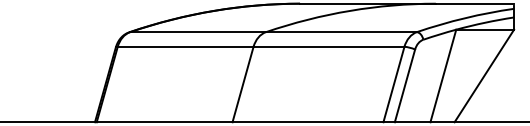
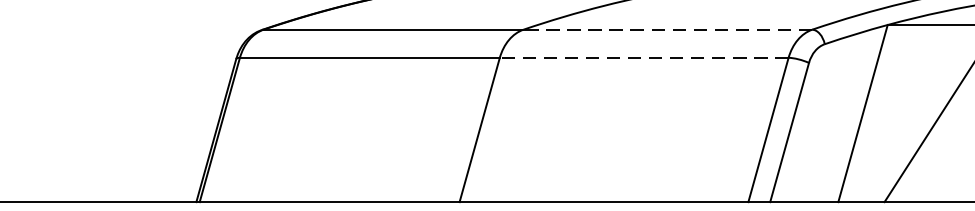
line: (340, 32) -> (666, 30), solid -> dashed
line: (328, 46) -> (643, 57), solid -> dashed

